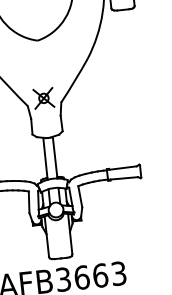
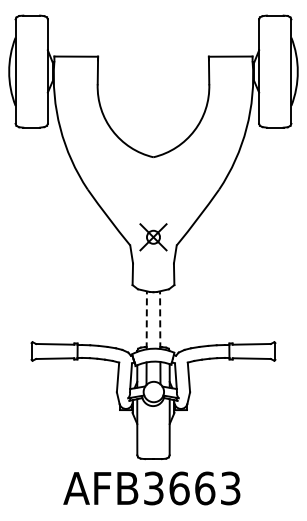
line: (55, 157) -> (160, 319), solid -> dashed
line: (45, 158) -> (146, 319), solid -> dashed

